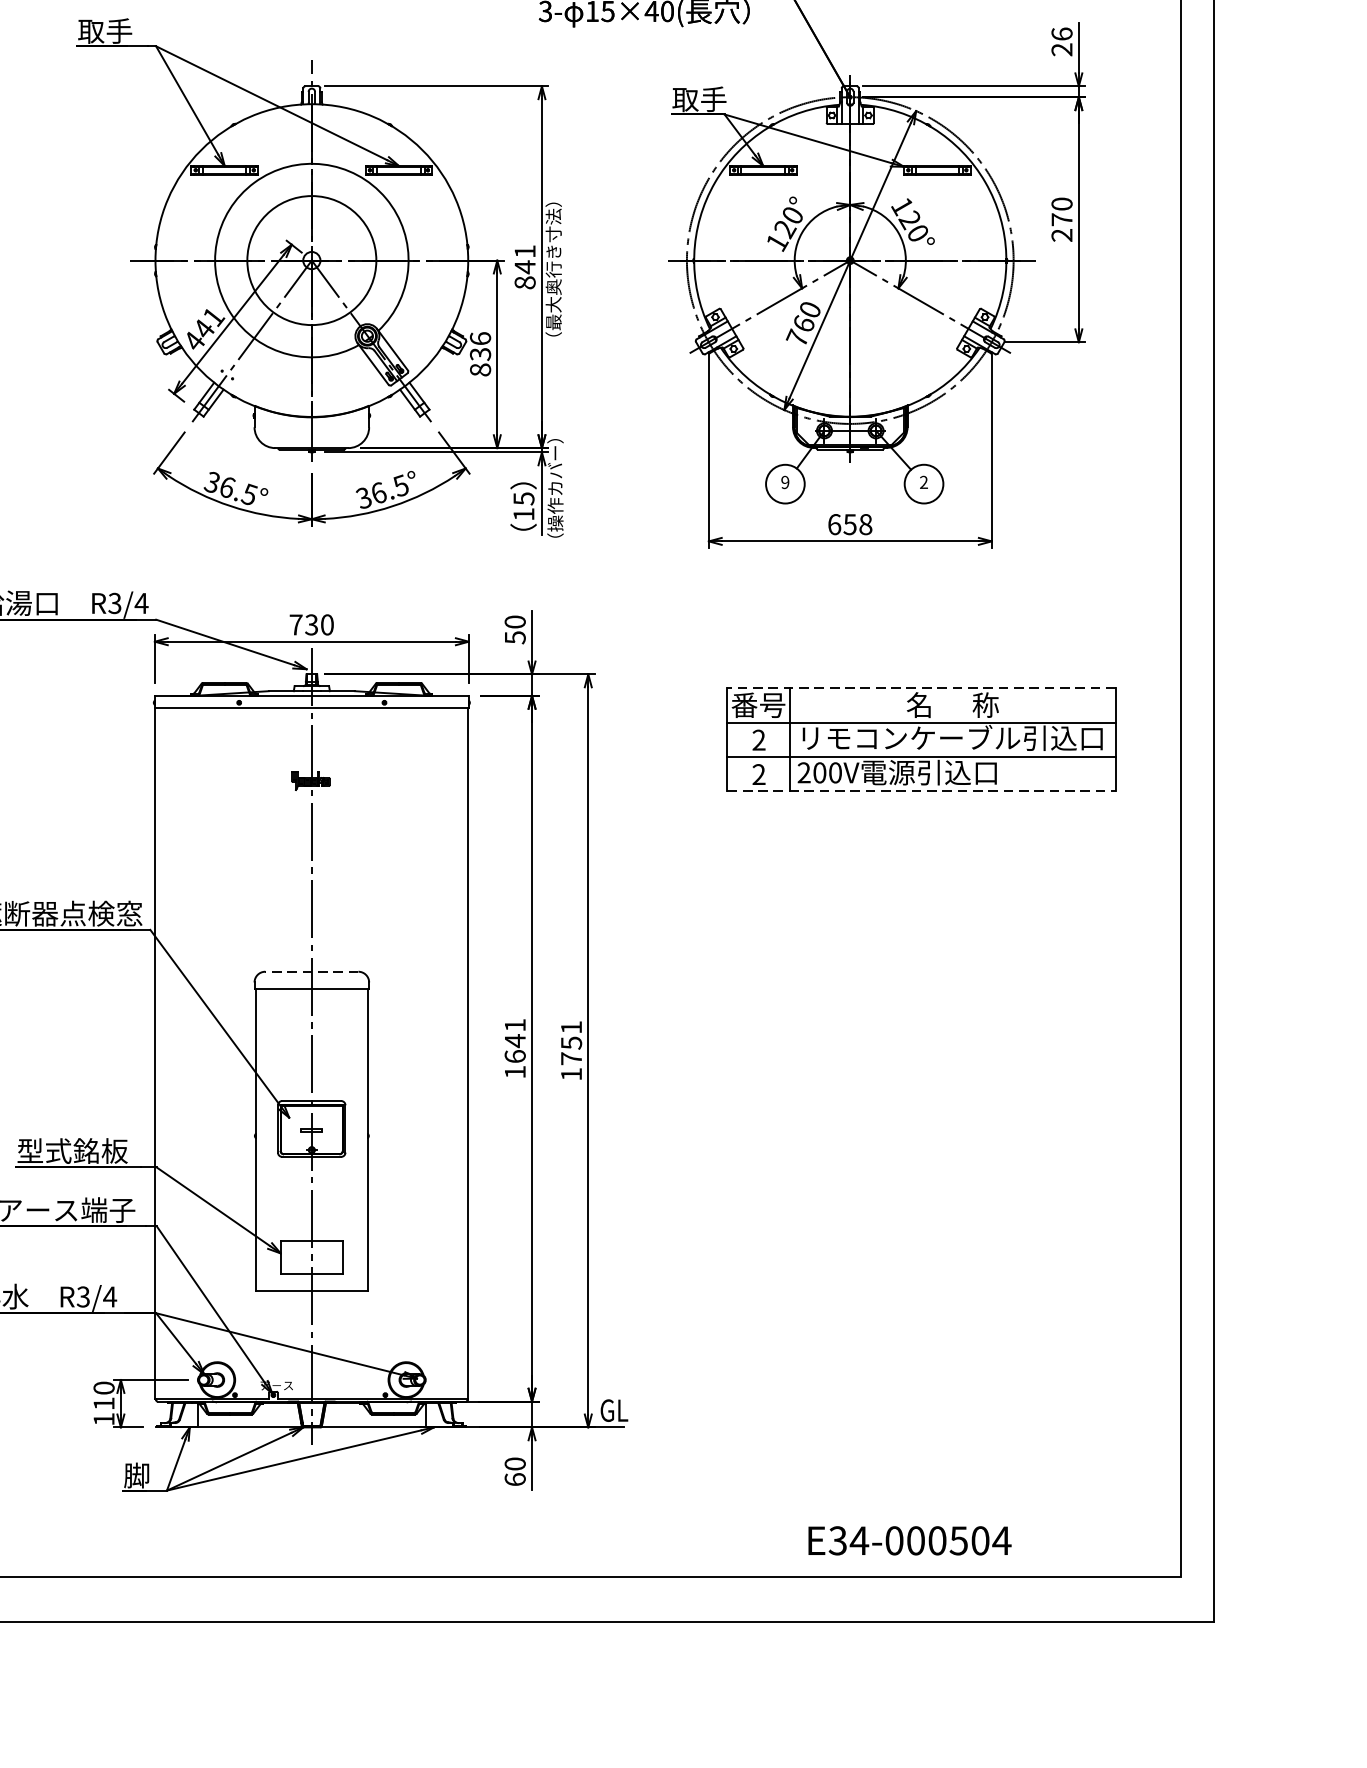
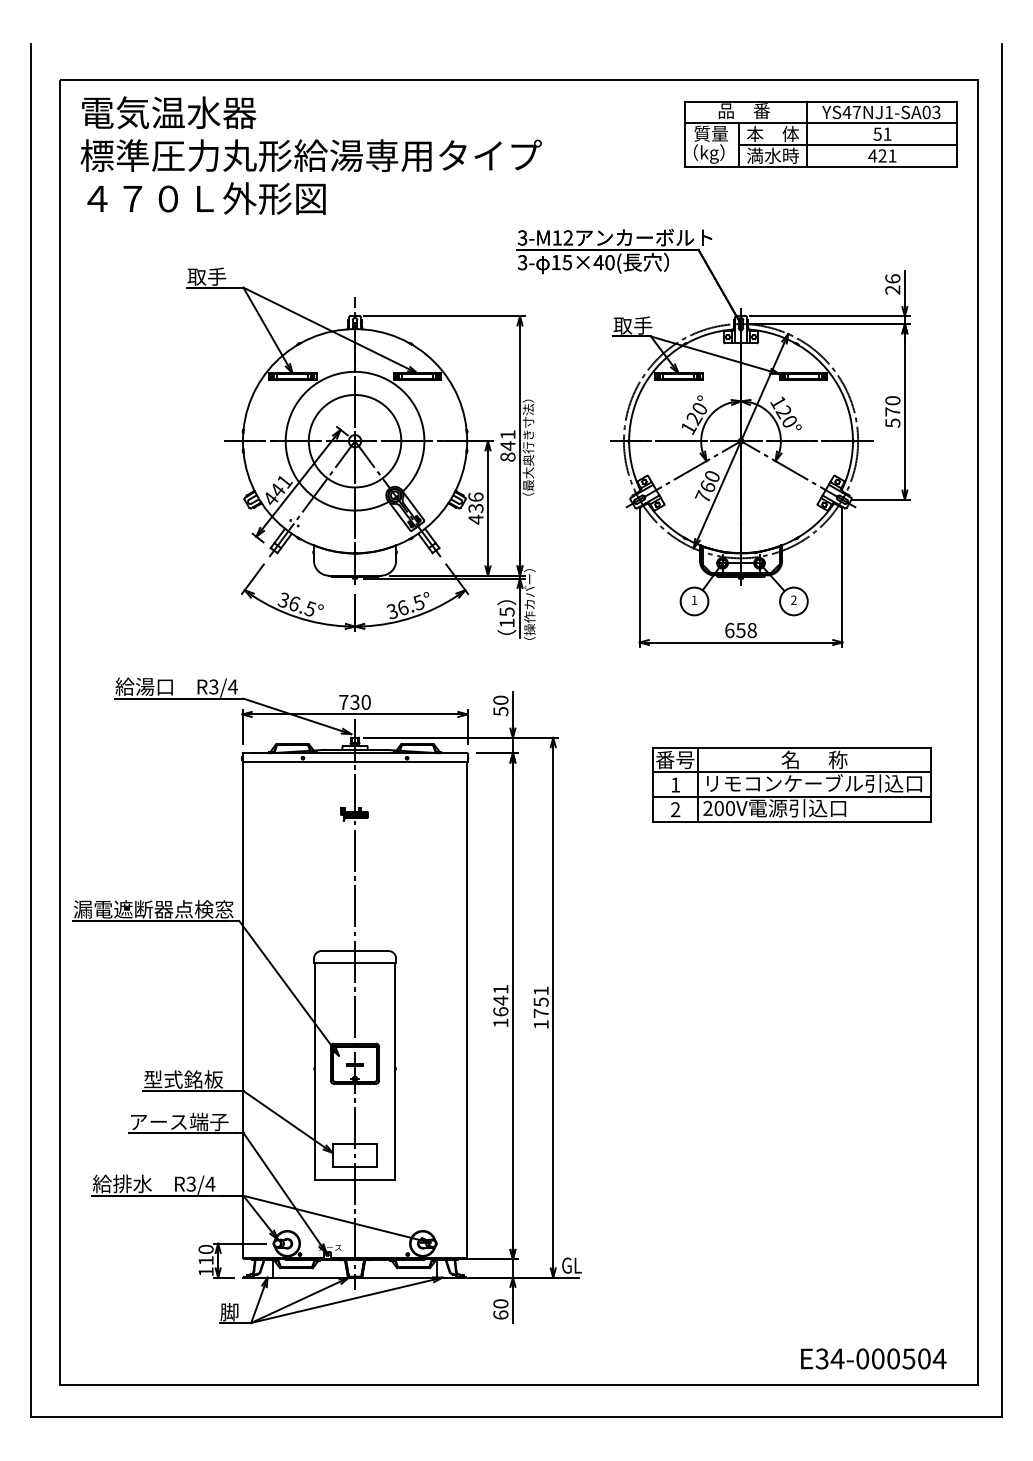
text: (1061, 234) -> (892, 422), 270 -> 570
text: (479, 369) -> (475, 519), 836 -> 436
text: (785, 481) -> (694, 599), 9 -> 1
line: (920, 687) -> (791, 747), dashed -> solid
text: (758, 739) -> (675, 784), 2 -> 1
line: (922, 791) -> (792, 821), dashed -> solid
line: (311, 972) -> (354, 951), dashed -> solid
text: (909, 1540) -> (873, 1358), moved

